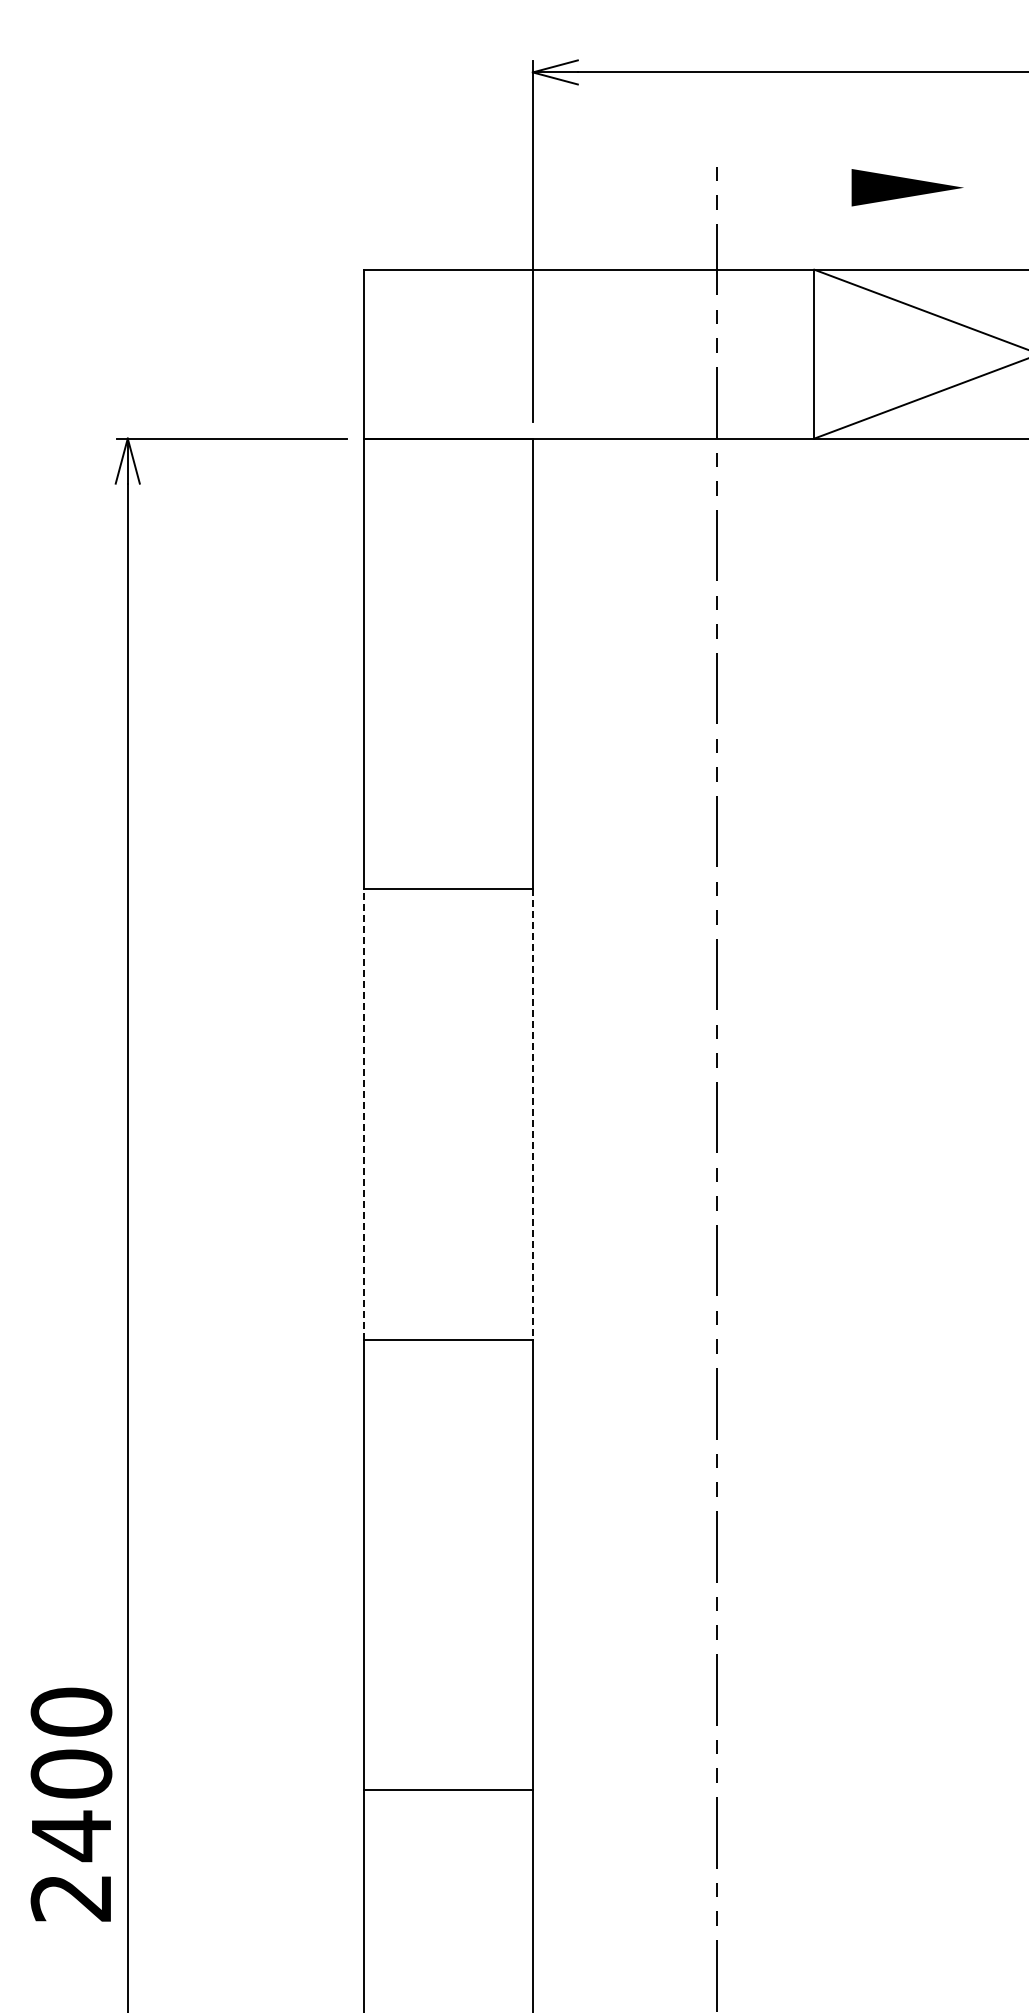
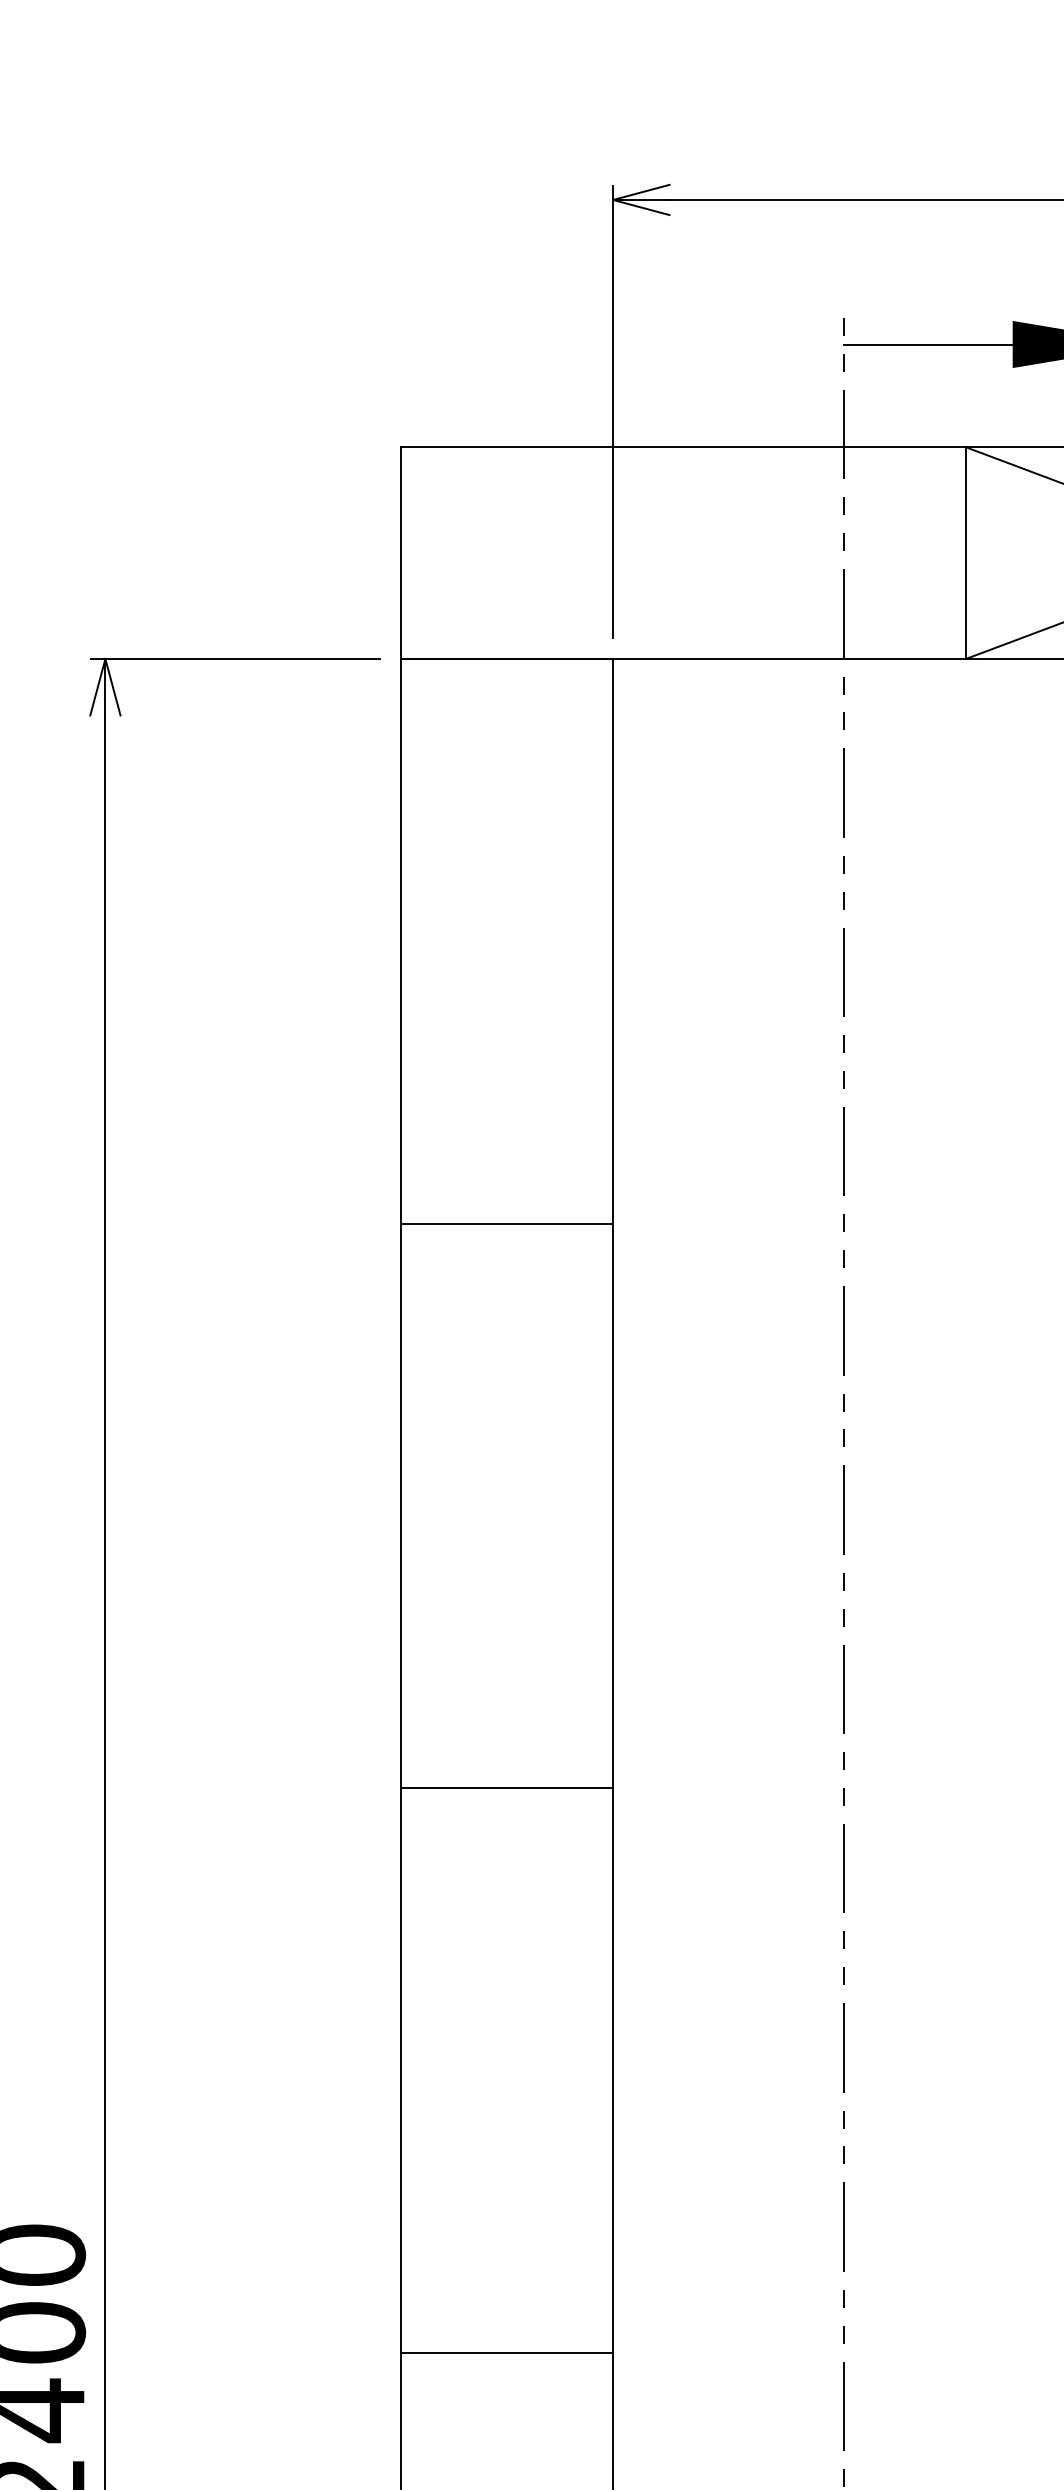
line: (784, 187) -> (928, 344), added
line: (363, 1113) -> (400, 1504), dashed -> solid
line: (532, 1114) -> (612, 1506), dashed -> solid

